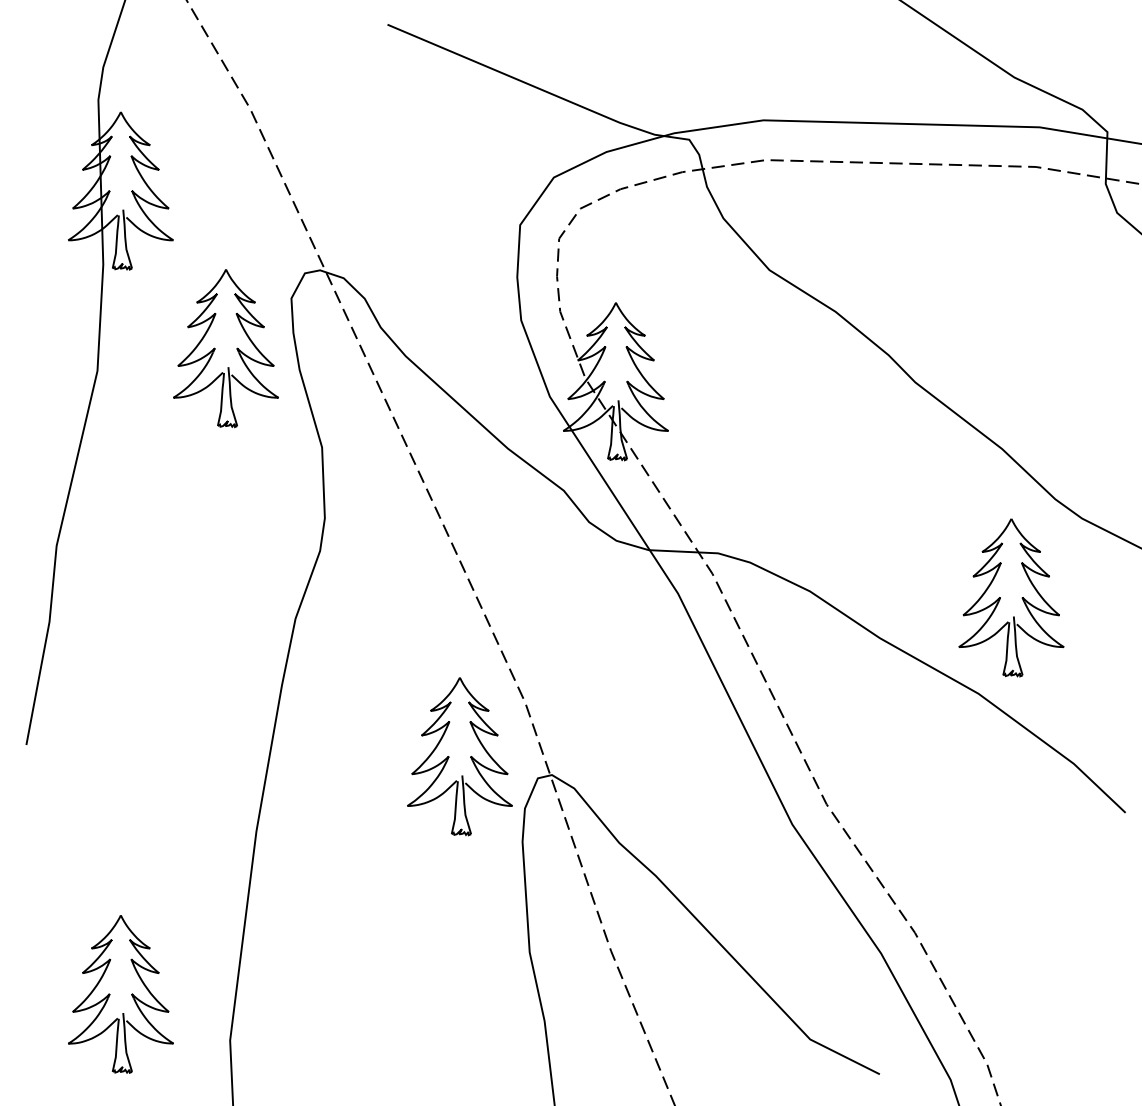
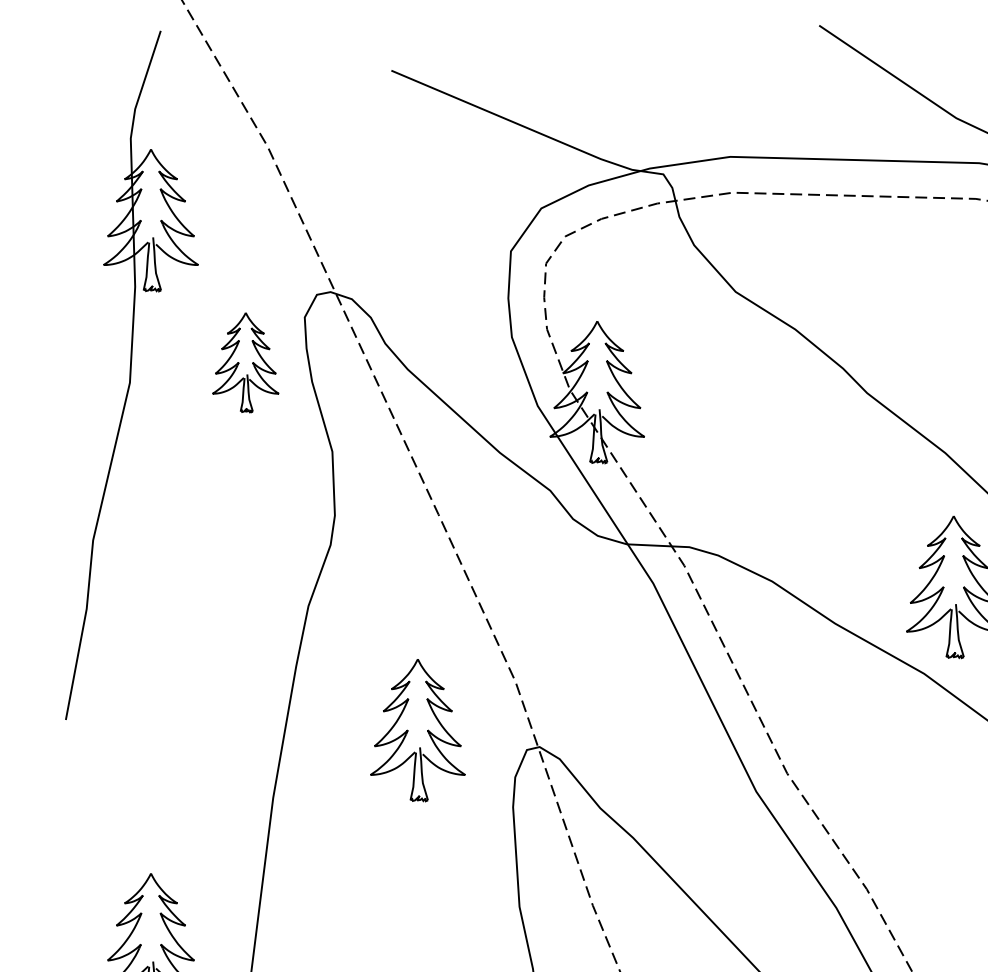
part: (225, 348) -> (245, 362), size x0.7
part: (459, 756) -> (417, 730), moved

